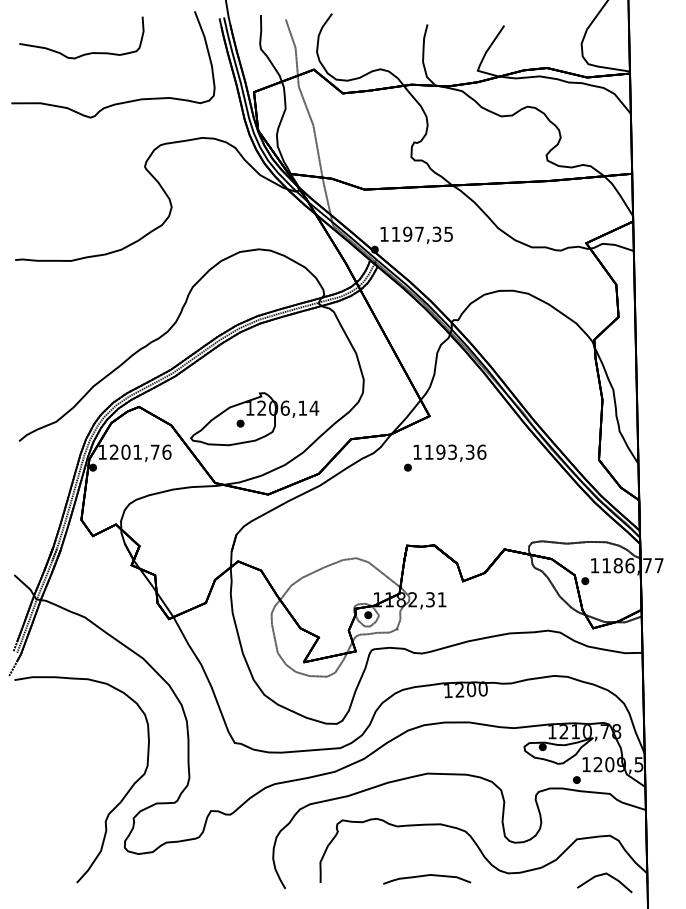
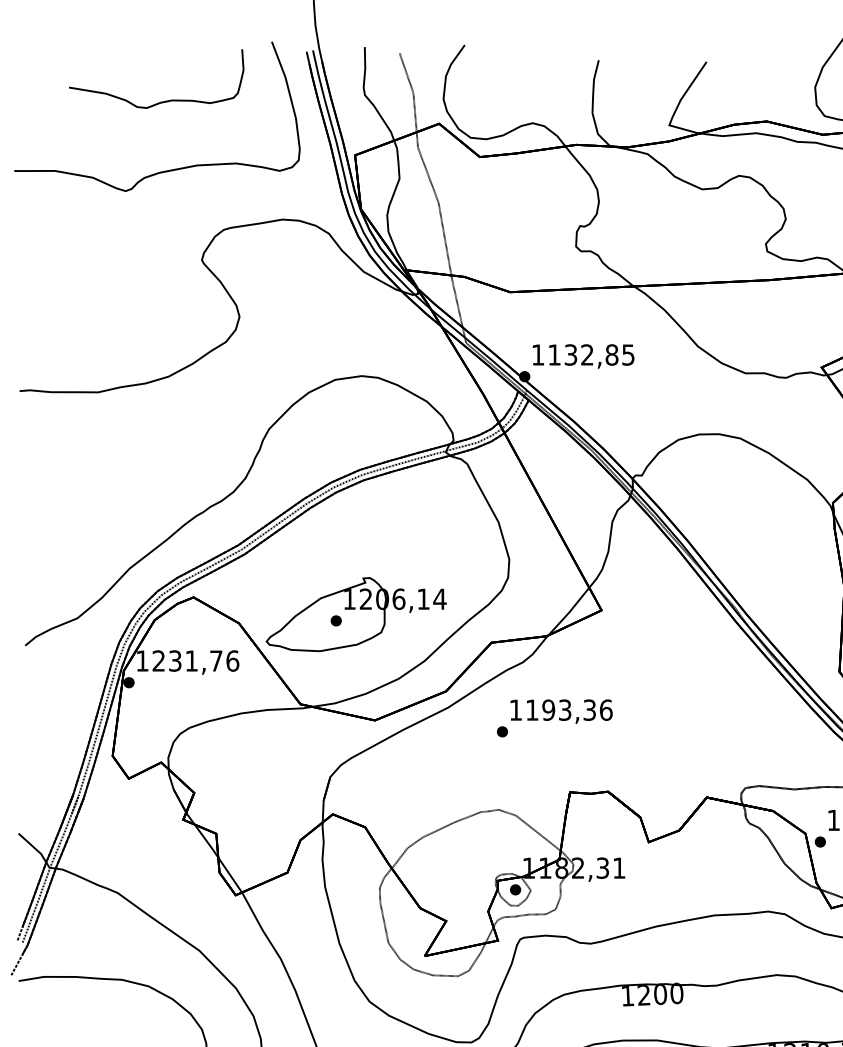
curve: (84, 53) -> (160, 101), moved
text: (422, 233) -> (591, 353), 1197,35 -> 1132,85
text: (125, 451) -> (174, 659), 1201,76 -> 1231,76
text: (445, 457) -> (555, 717), moved

